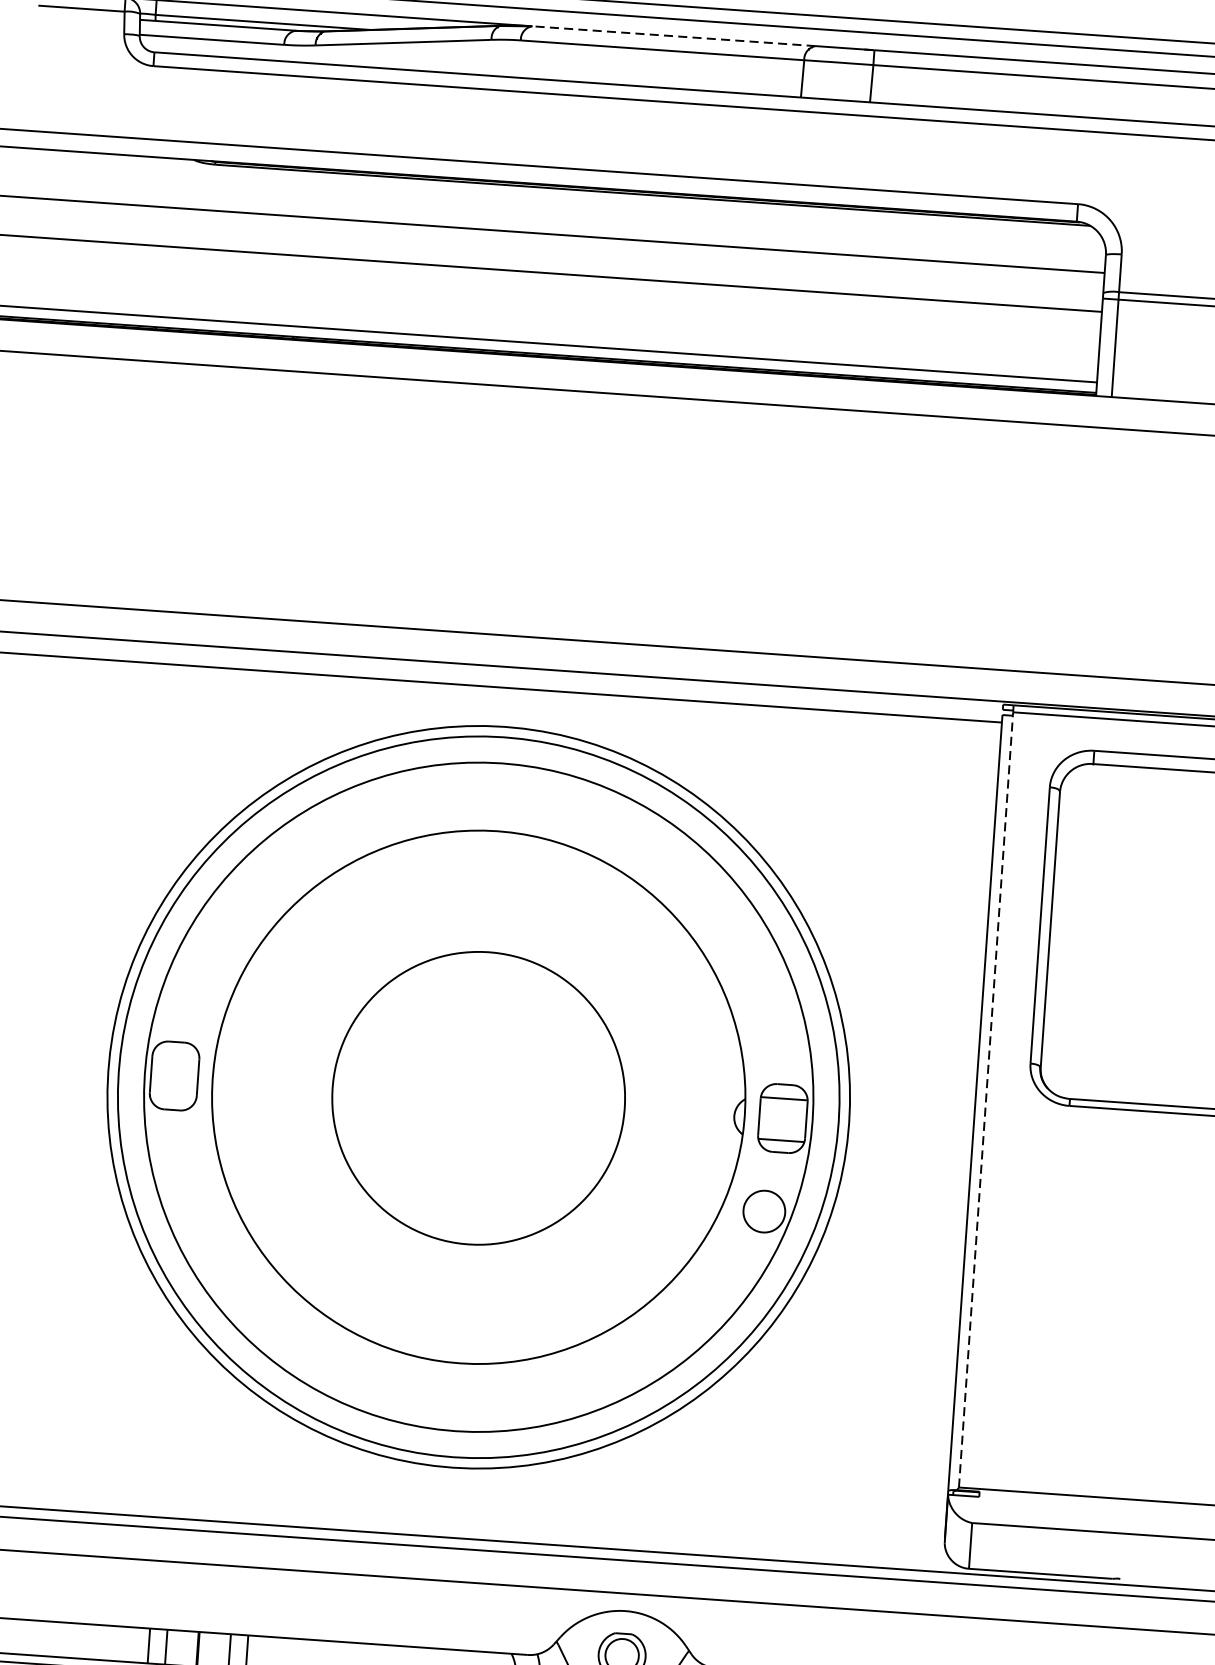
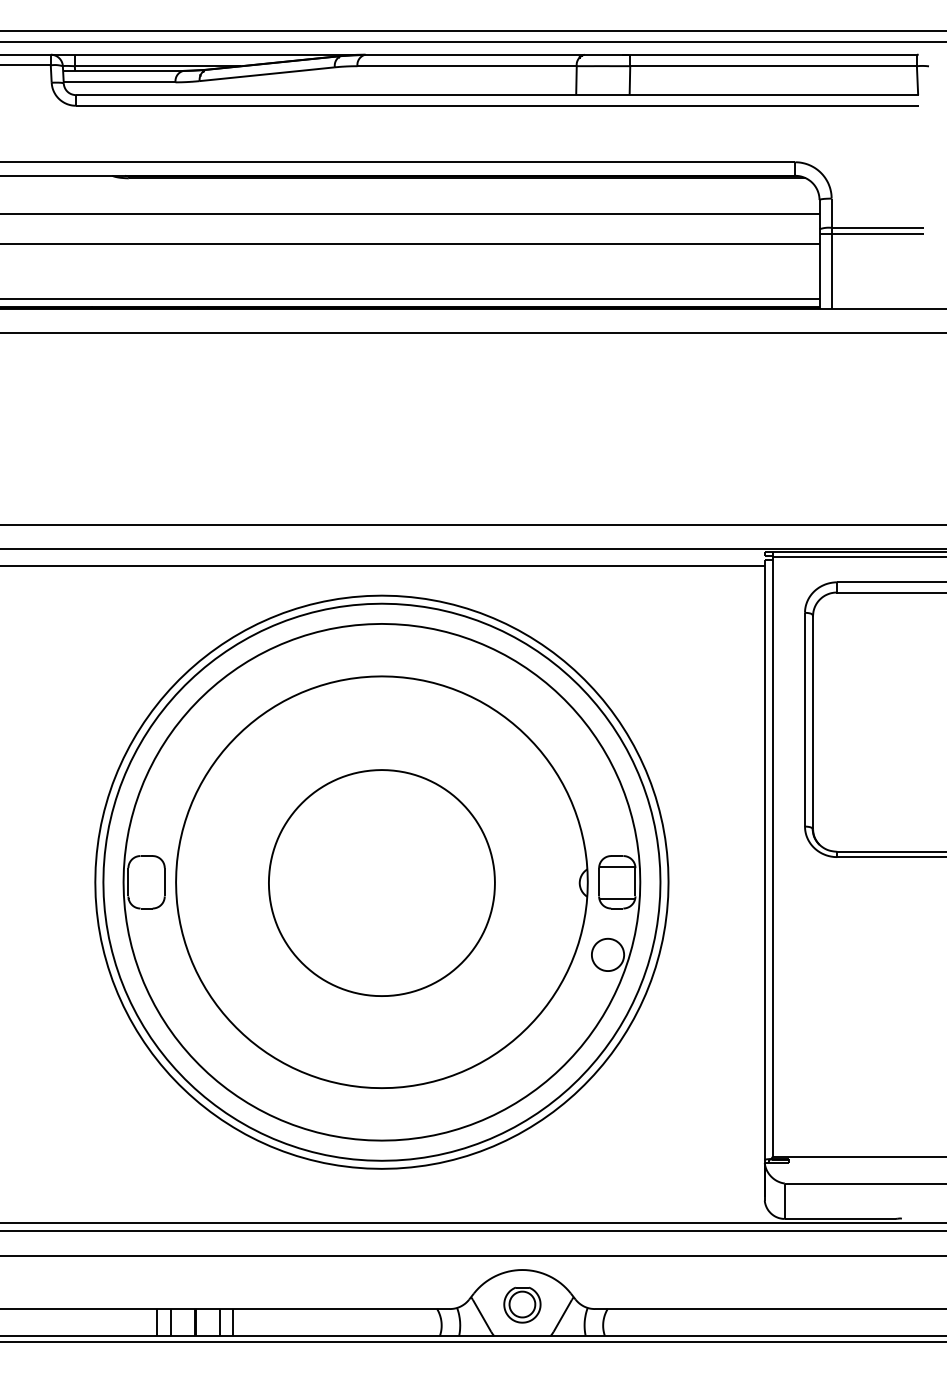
line: (674, 35) -> (475, 54), dashed -> solid
line: (985, 1101) -> (772, 858), dashed -> solid

